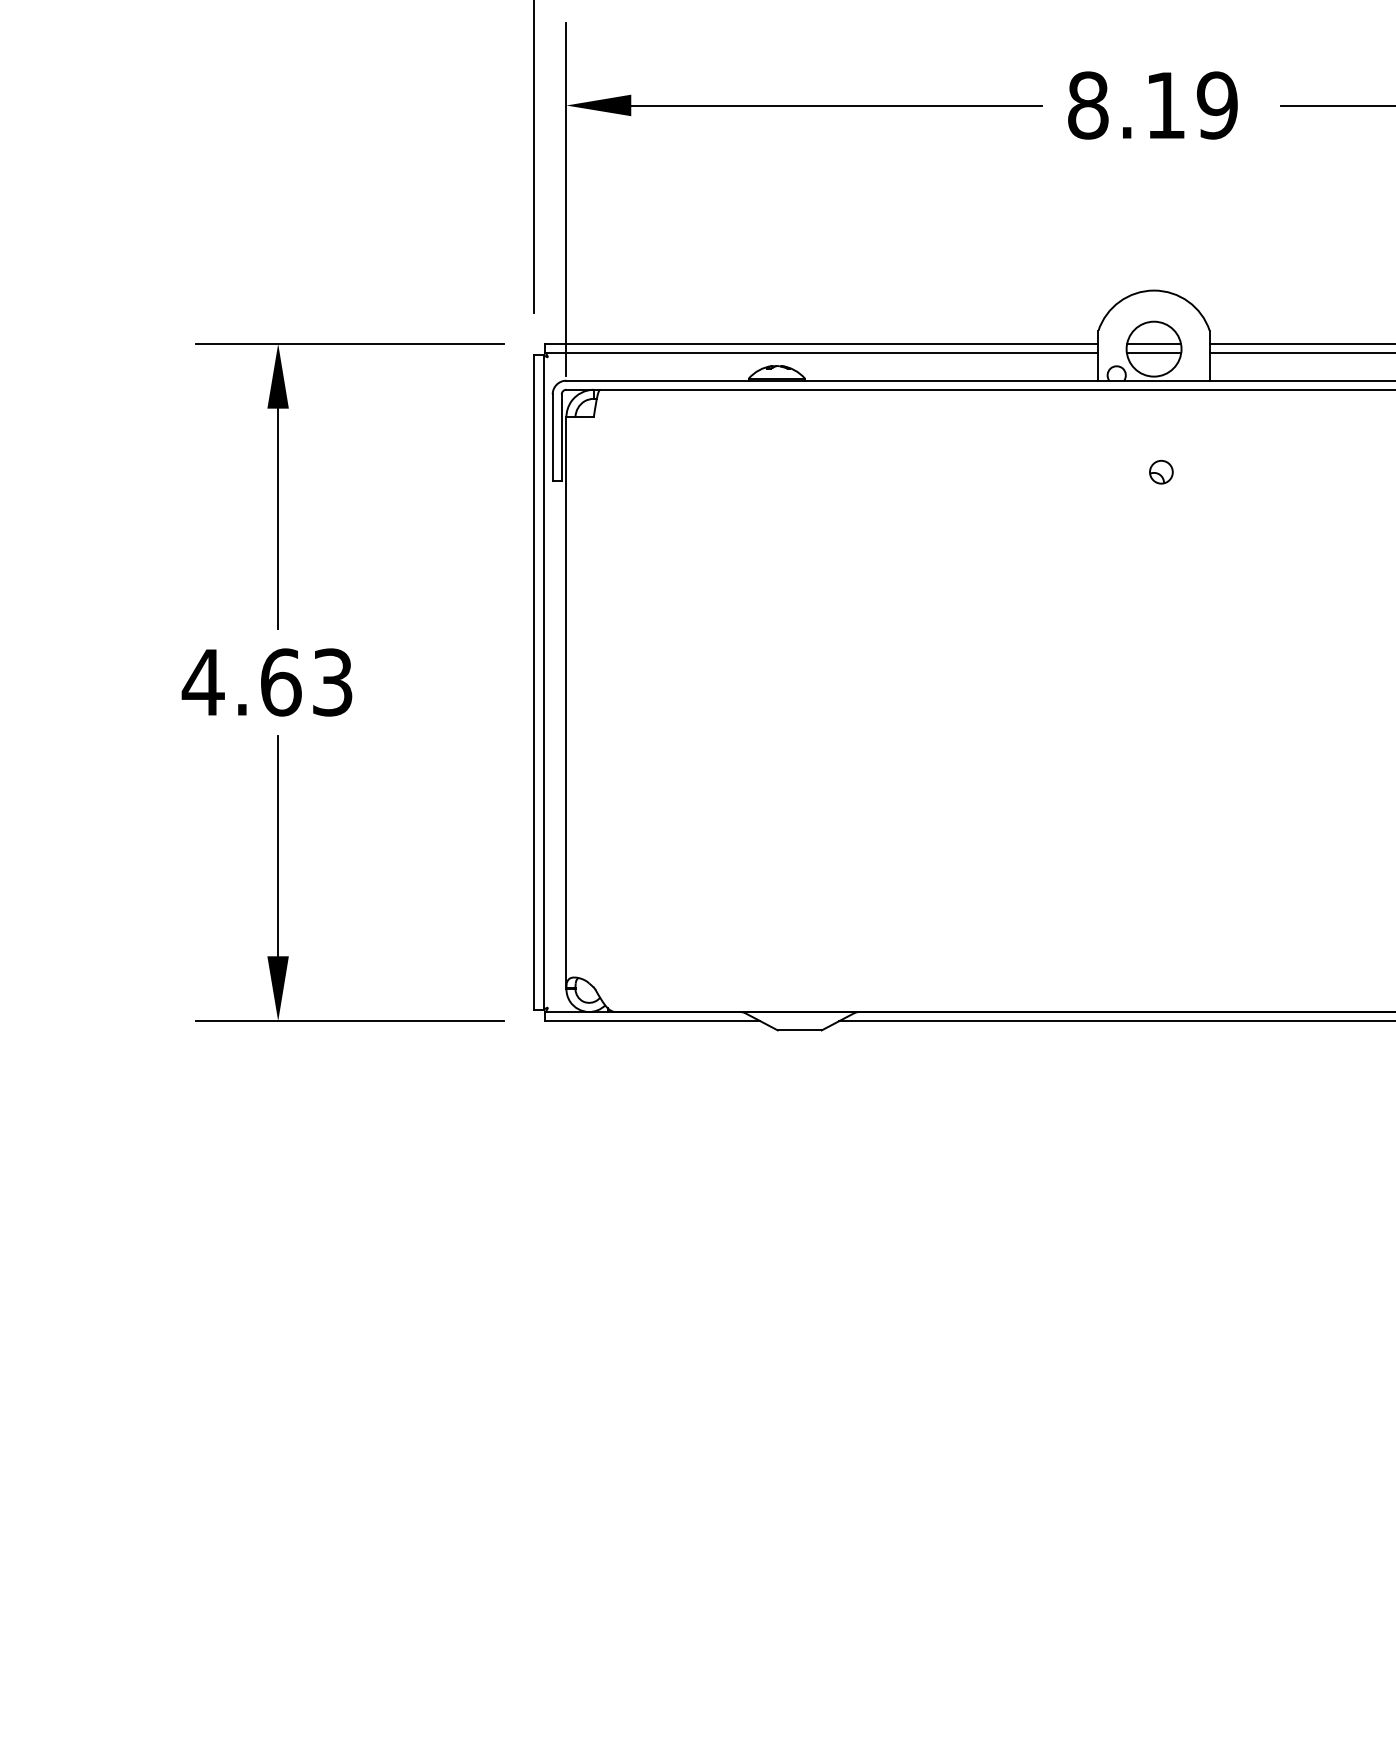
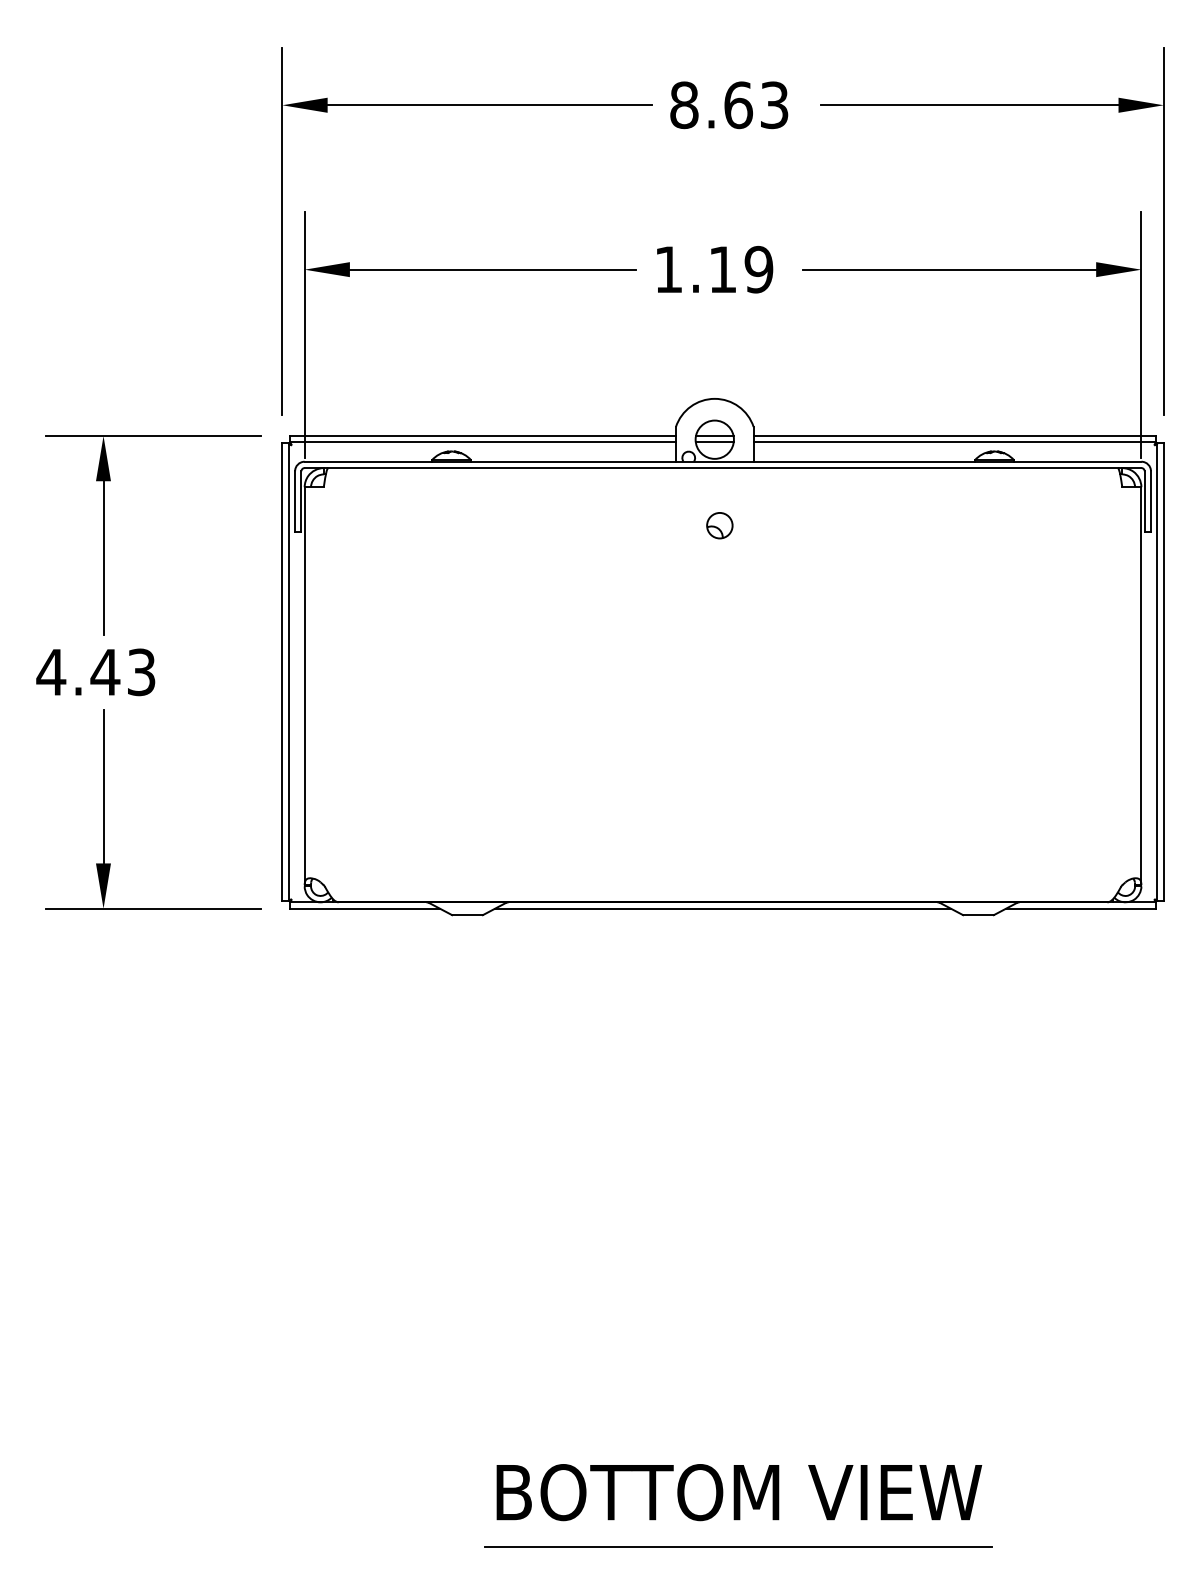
text: (1087, 105) -> (668, 269), 8.19 -> 1.19
part: (1160, 472) -> (719, 525), size x1.6
text: (281, 682) -> (105, 672), 4.63 -> 4.43

